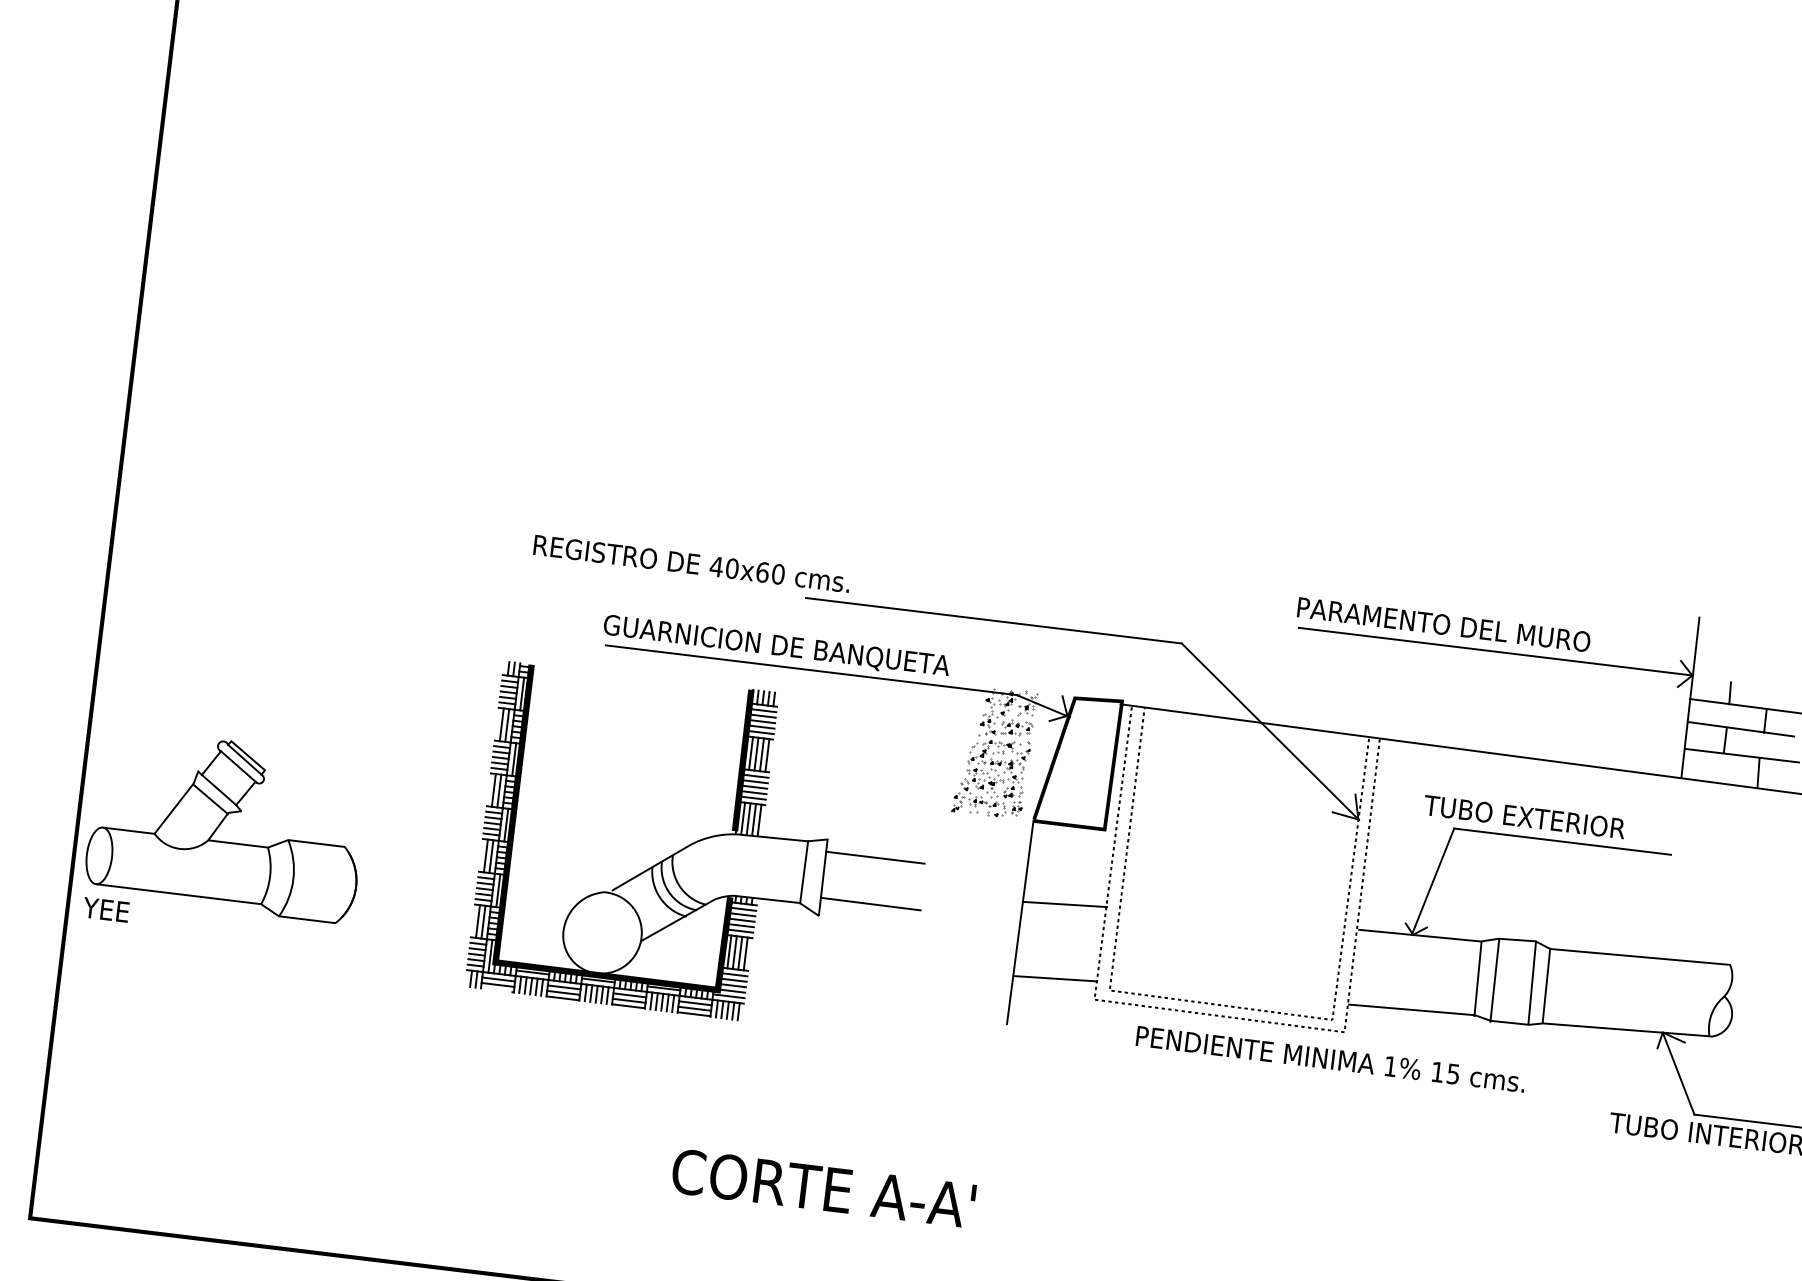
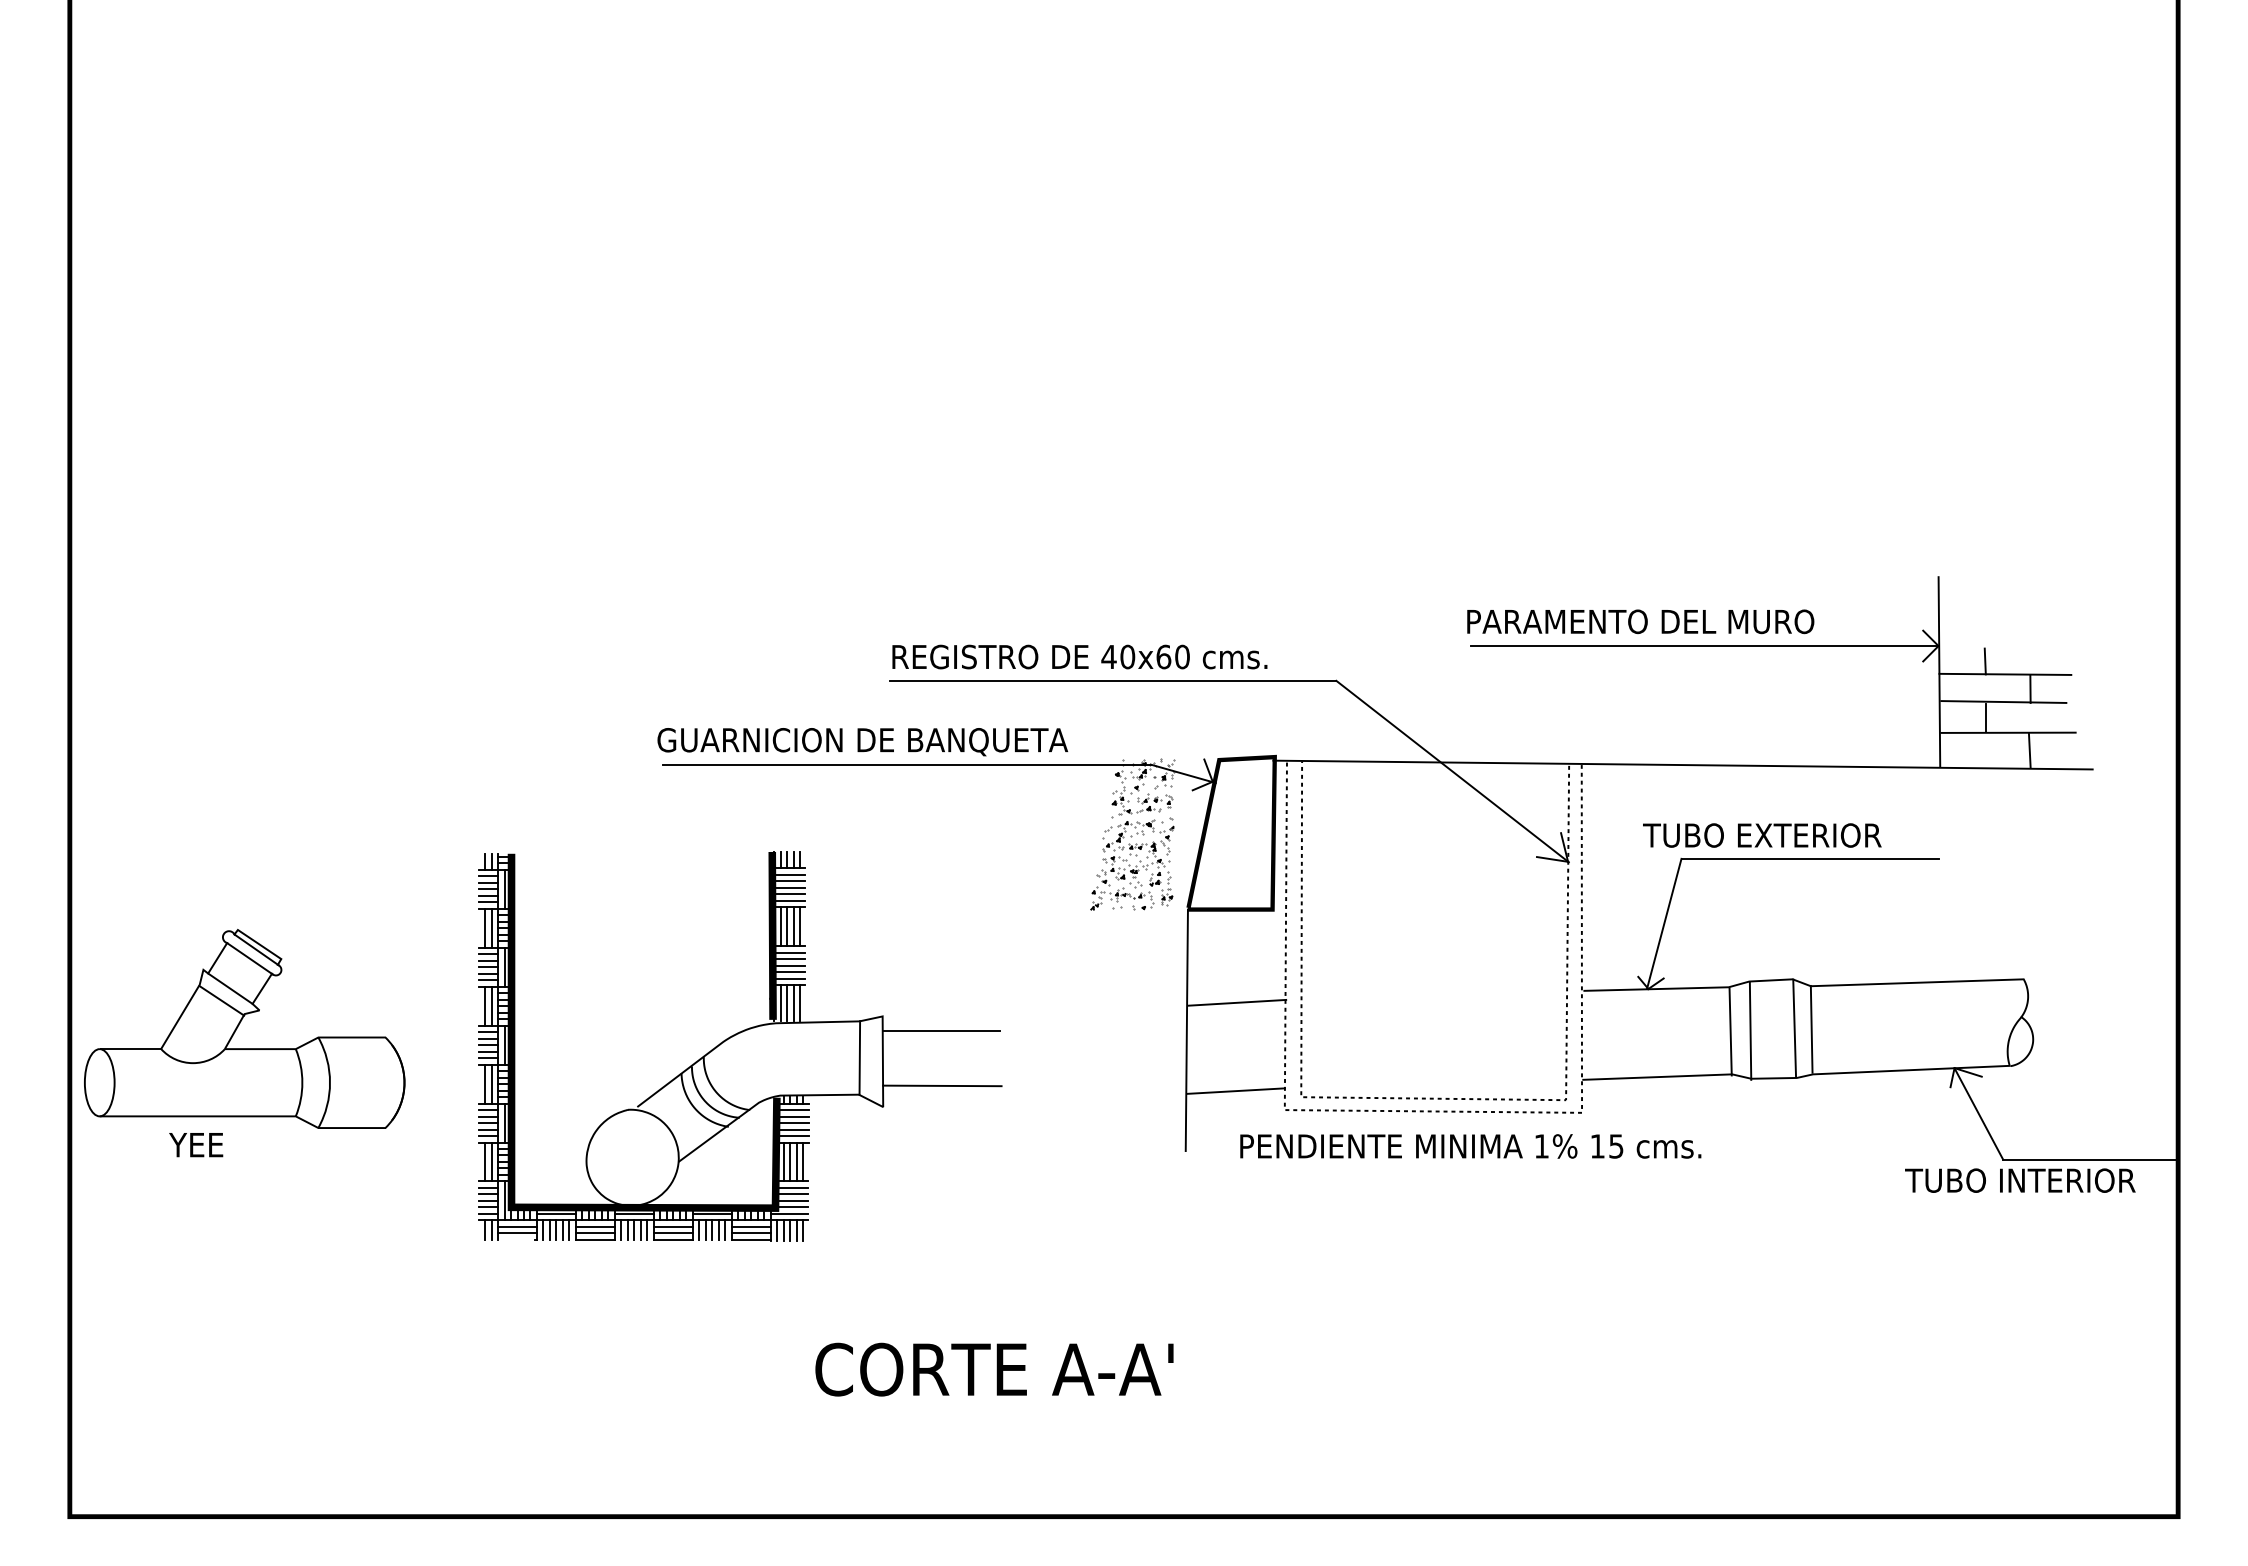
text: (691, 563) -> (1079, 656), moved
part: (704, 850) -> (740, 1046), moved
text: (106, 910) -> (196, 1145), moved
text: (1330, 1059) -> (1470, 1146), moved

